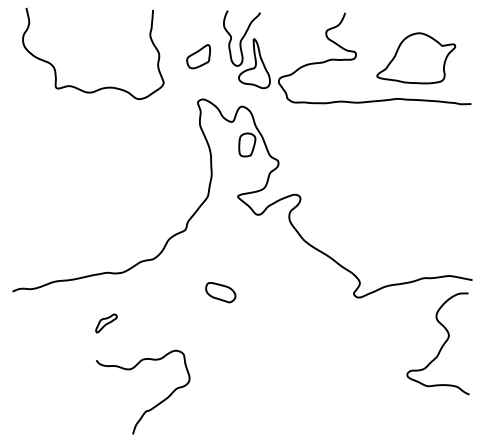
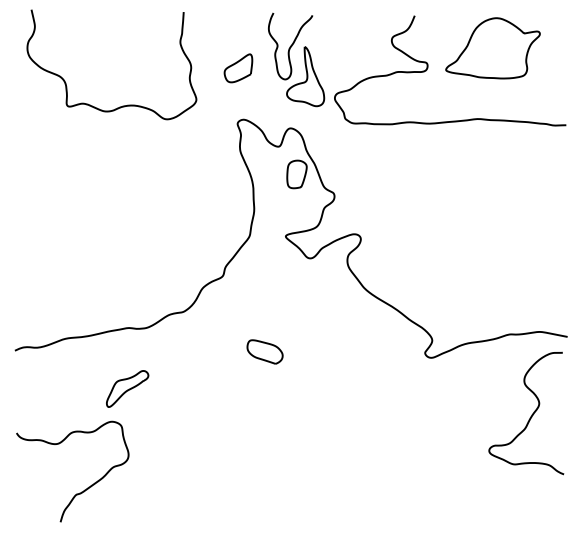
part: (415, 58) -> (492, 48), moved
part: (106, 323) -> (127, 388), size x1.67
curve: (152, 407) -> (84, 489), moved

